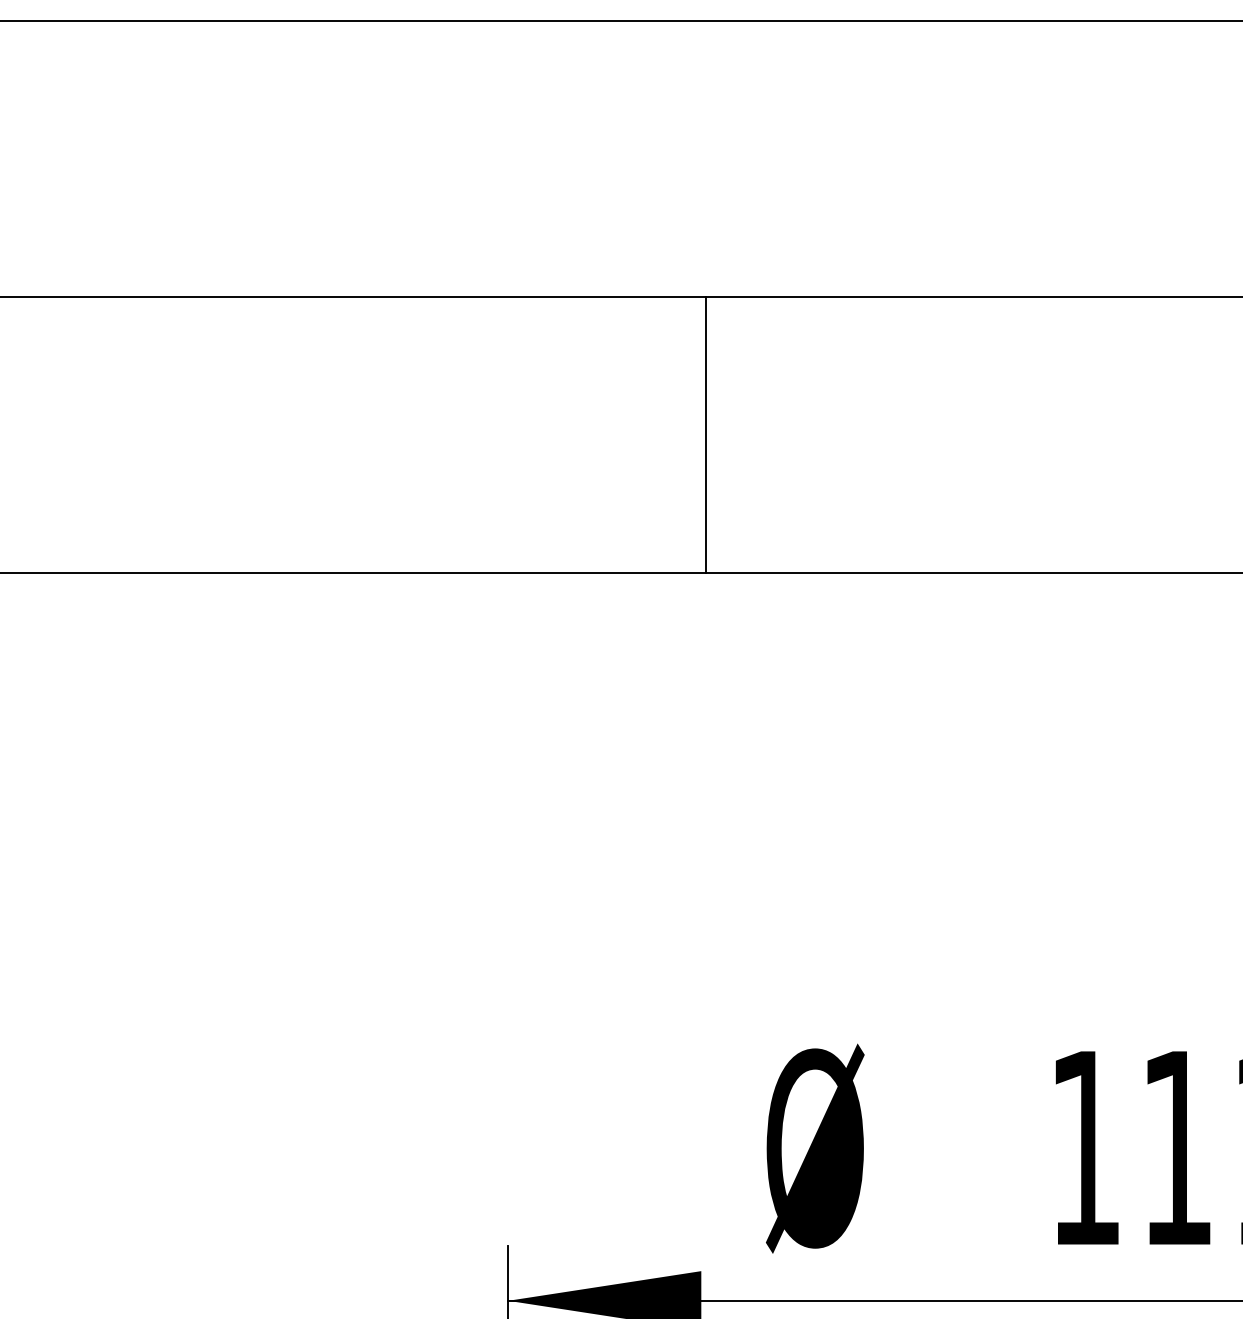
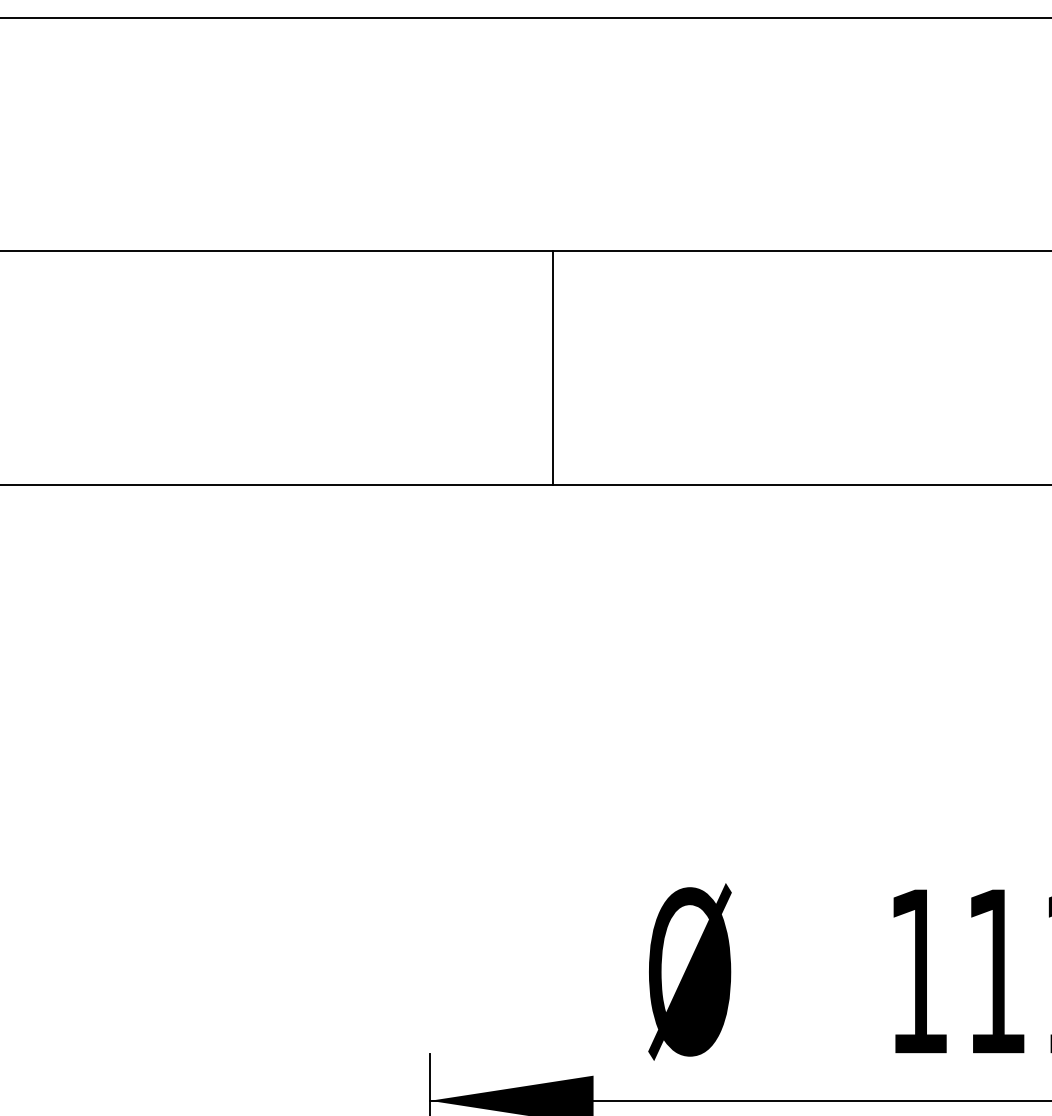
line: (705, 434) -> (553, 367), moved

